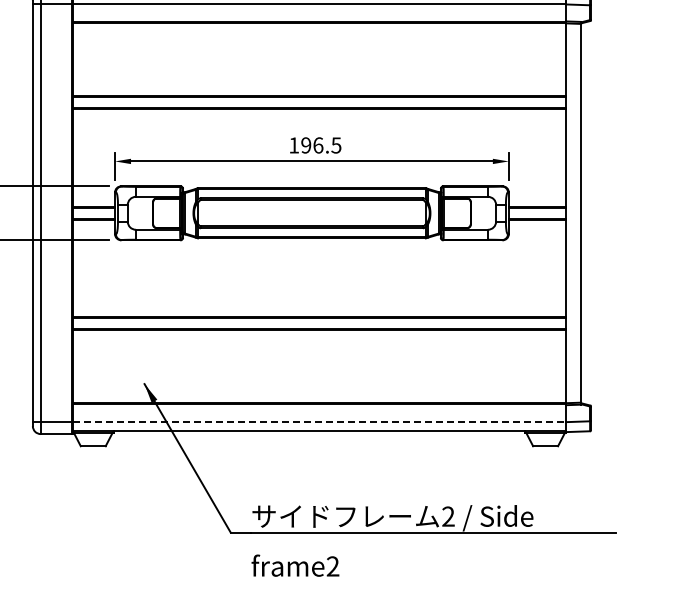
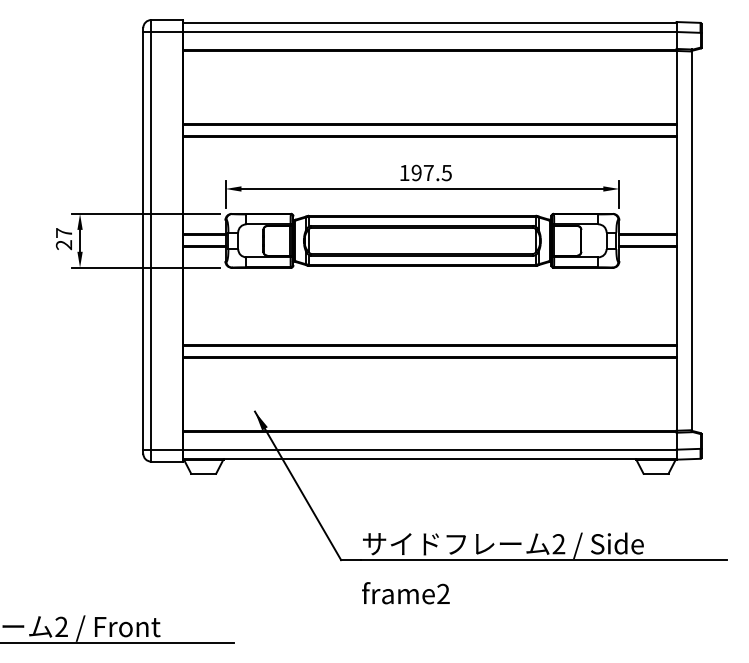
text: (318, 144) -> (428, 172), 196.5 -> 197.5
line: (319, 421) -> (429, 449), dashed -> solid

